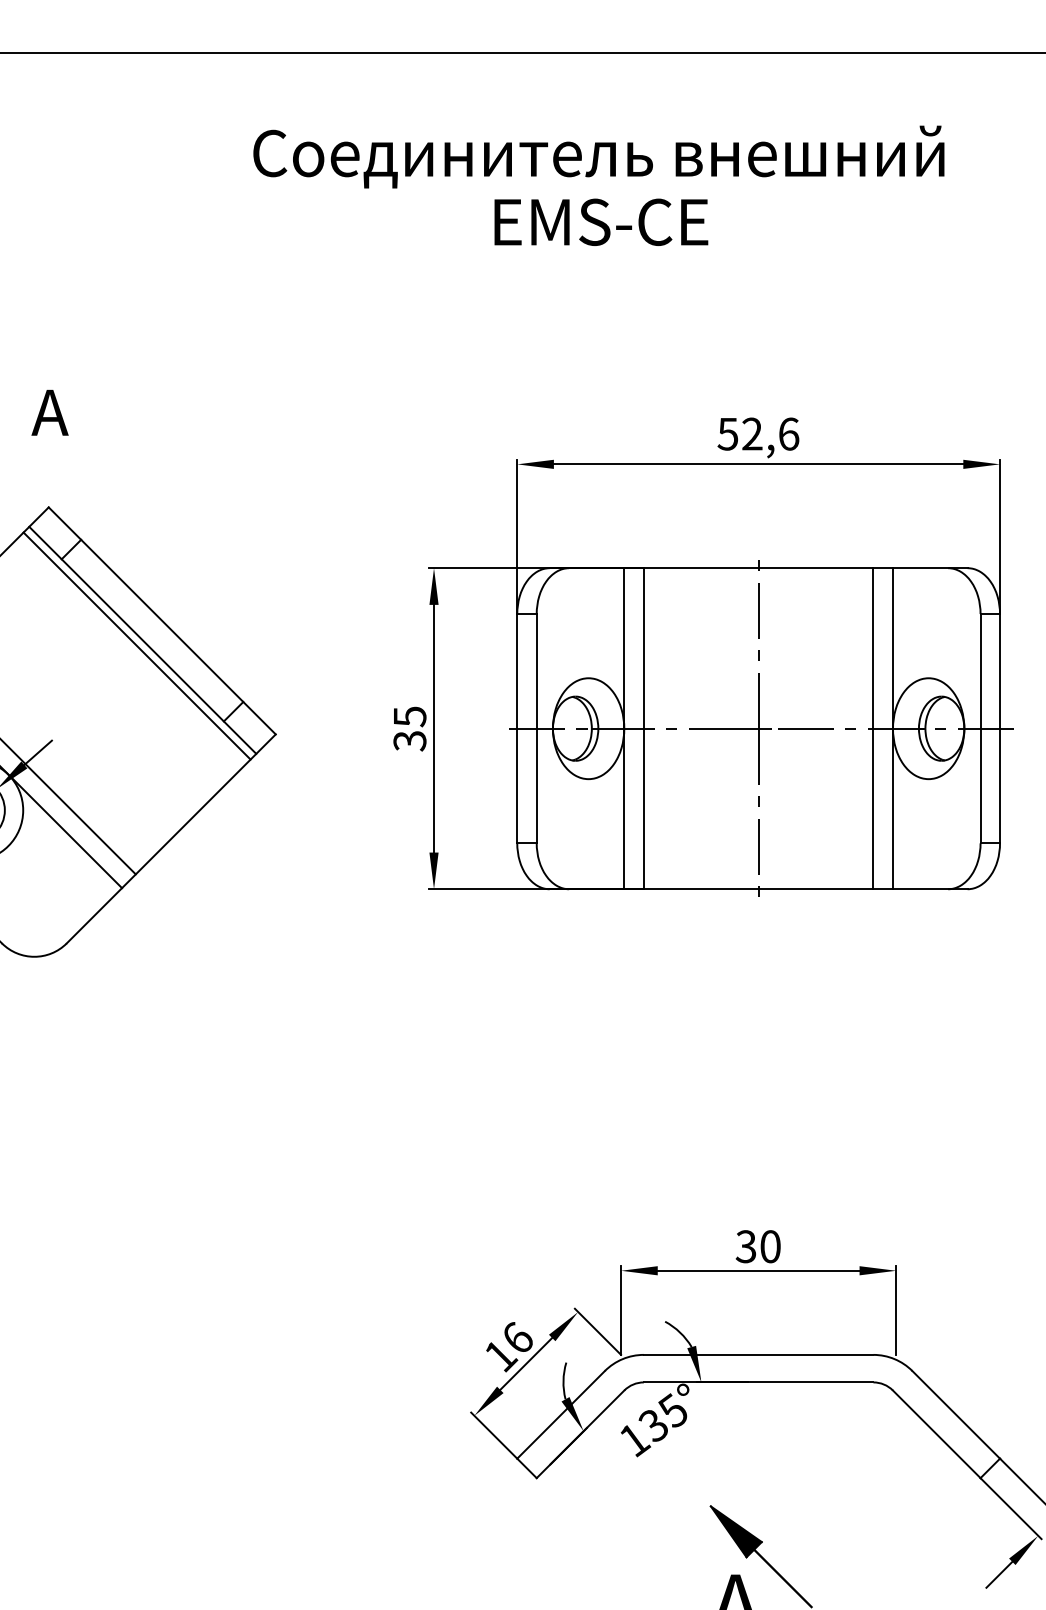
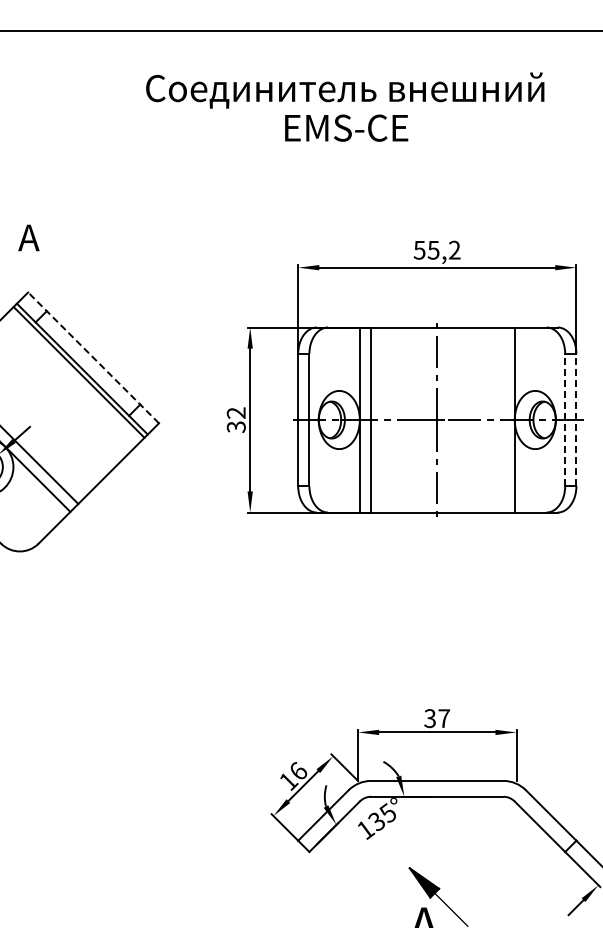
text: (769, 432) -> (443, 249), 52,6 -> 55,2
line: (162, 620) -> (93, 357), solid -> dashed
text: (408, 717) -> (235, 413), 35 -> 32
line: (873, 727) -> (503, 419), removed
line: (981, 727) -> (565, 419), solid -> dashed
line: (1000, 727) -> (576, 419), solid -> dashed
text: (769, 1246) -> (443, 718), 30 -> 37

